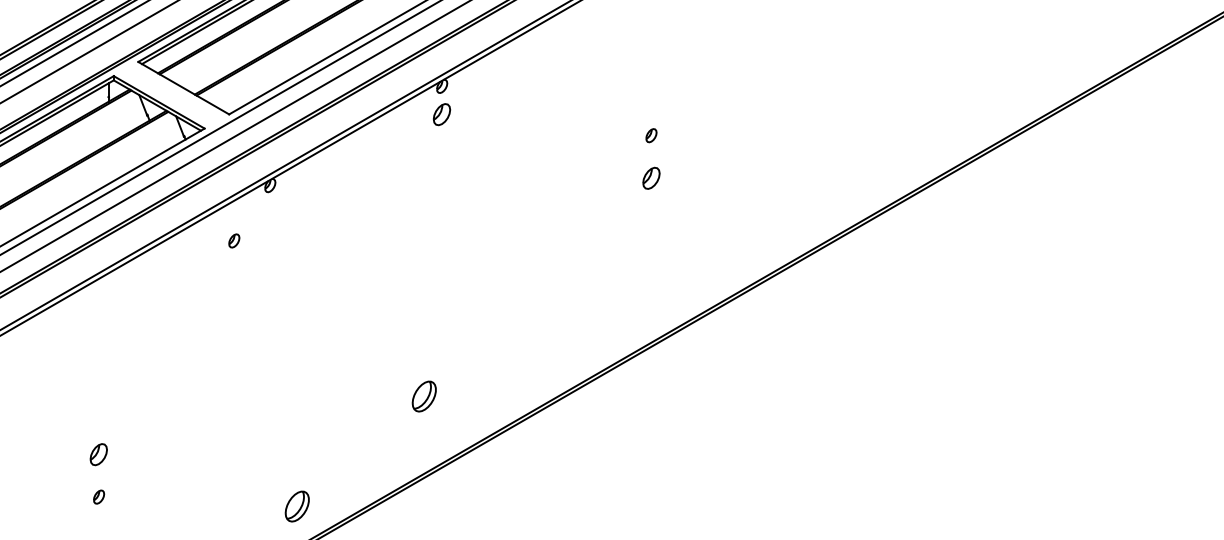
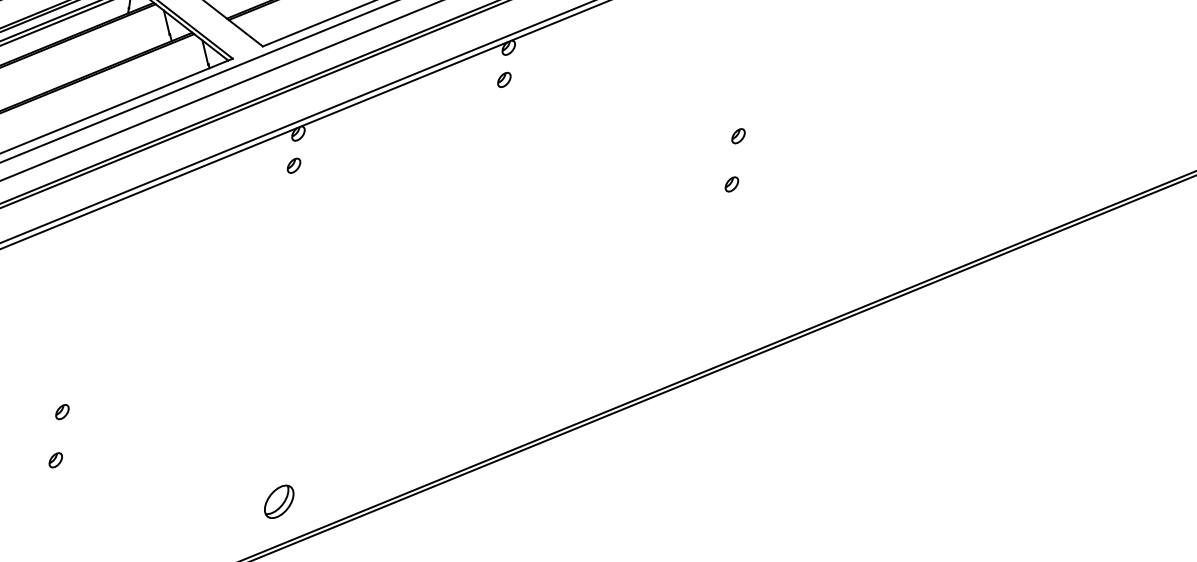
part: (442, 114) -> (504, 79), size x0.62
part: (651, 177) -> (732, 183), size x0.62
part: (234, 240) -> (294, 165), moved
part: (423, 396) -> (439, 396), removed
part: (99, 454) -> (62, 412), size x0.62

